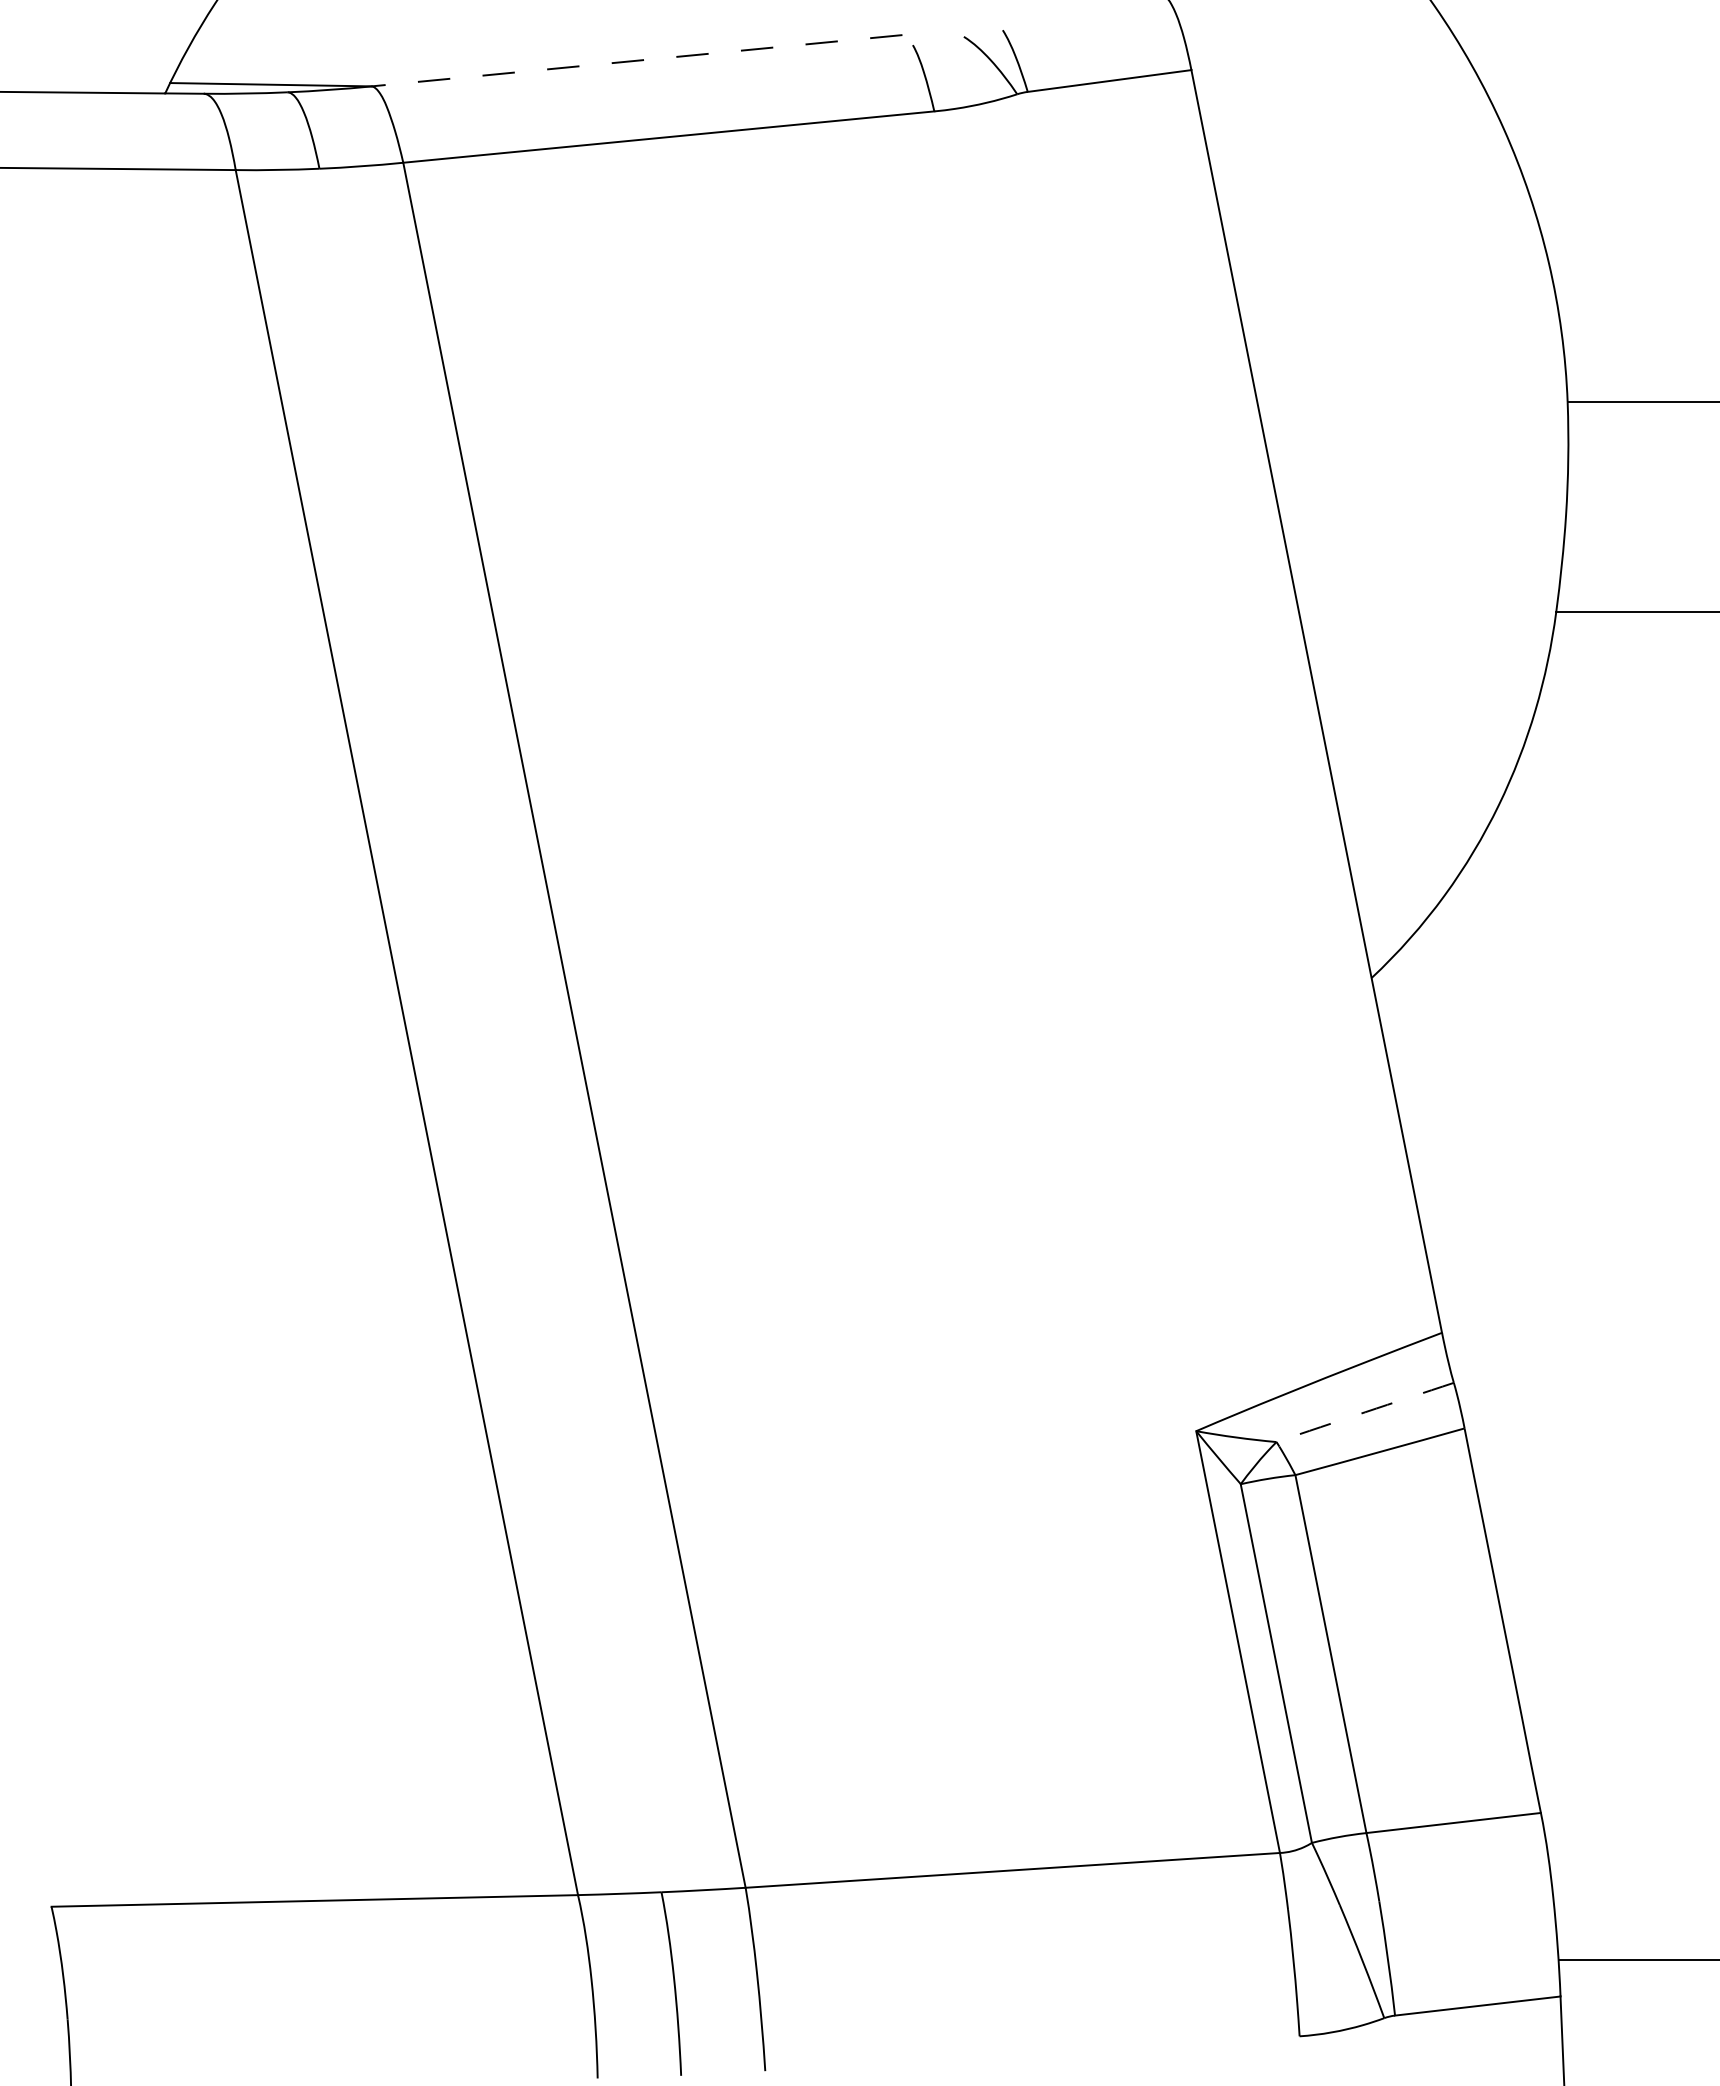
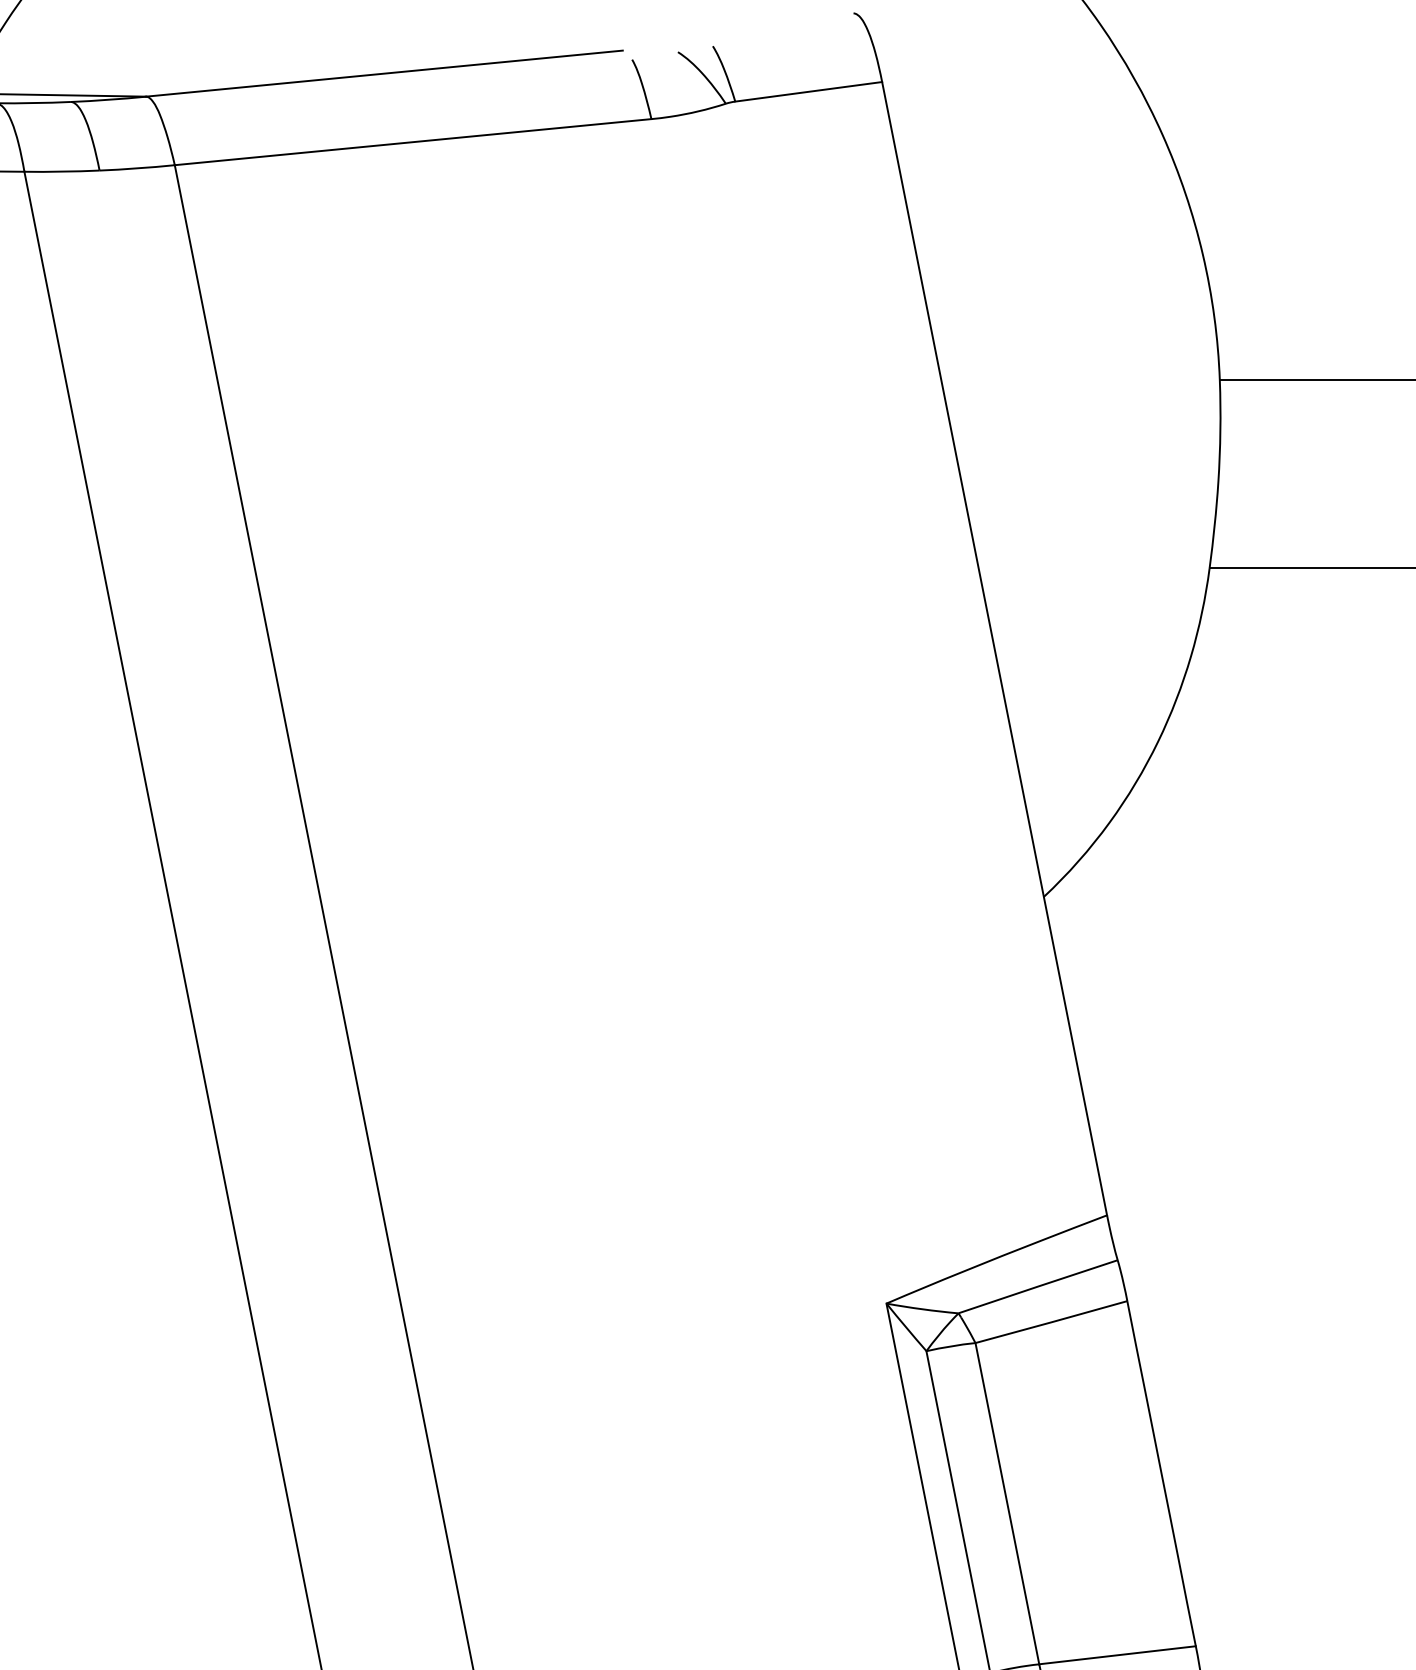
line: (636, 60) -> (384, 73), dashed -> solid
arc: (1365, 1412) -> (1038, 1286), dashed -> solid

